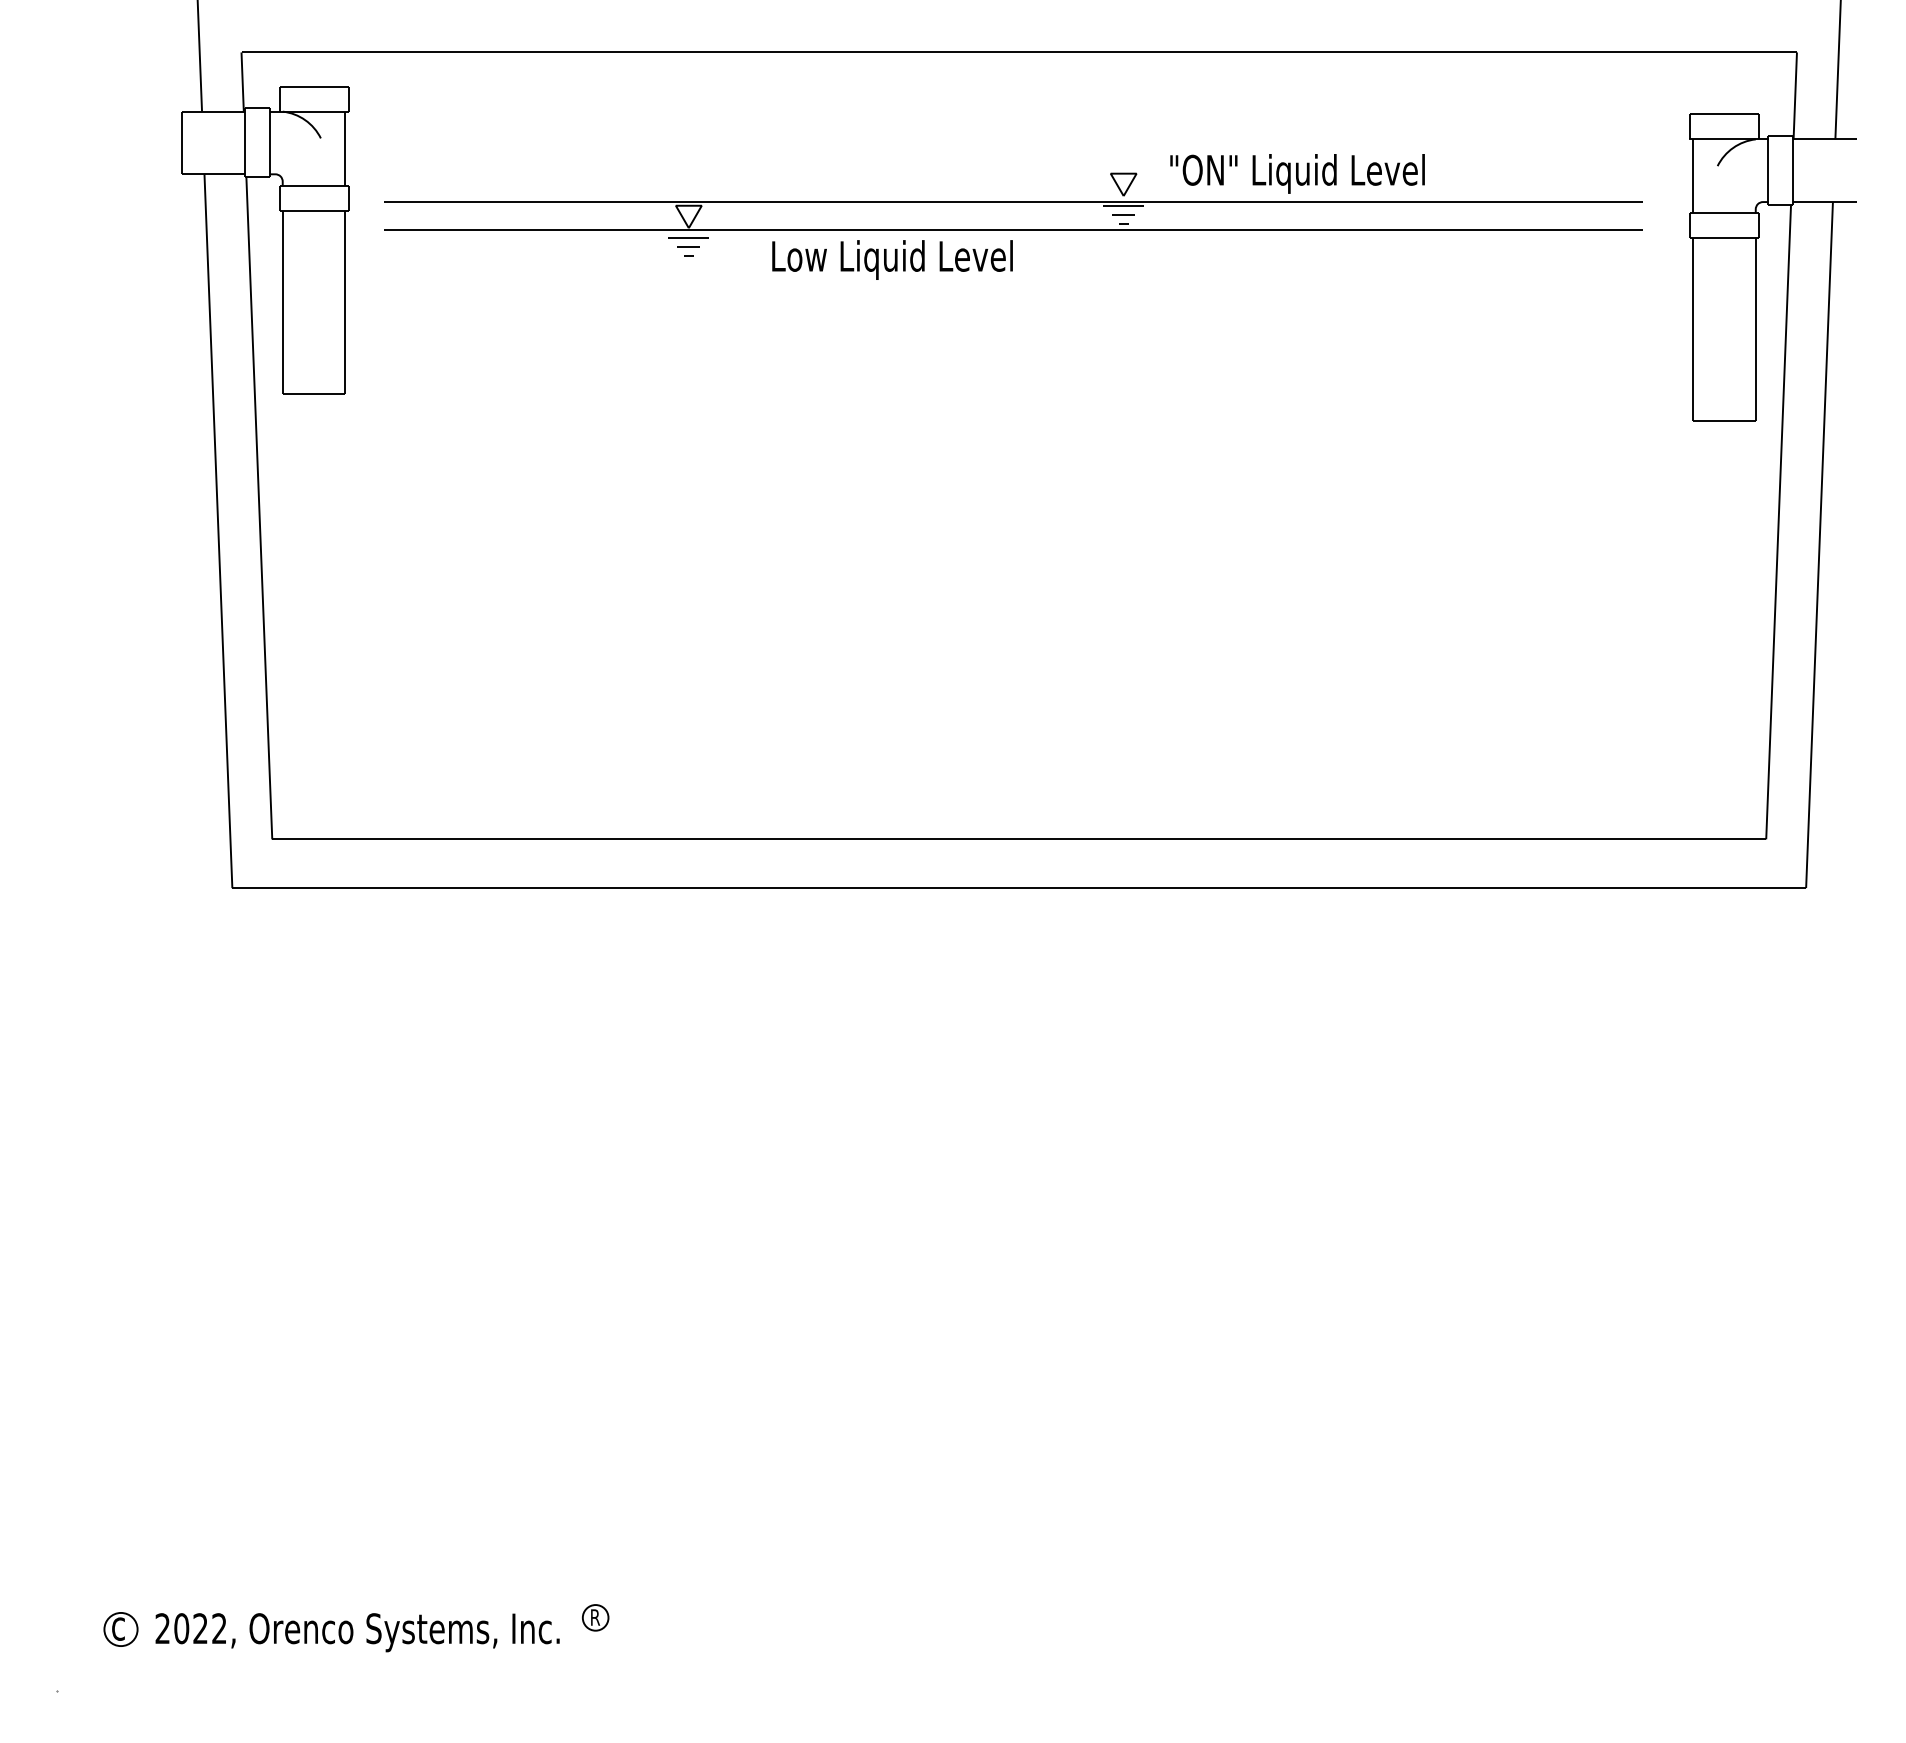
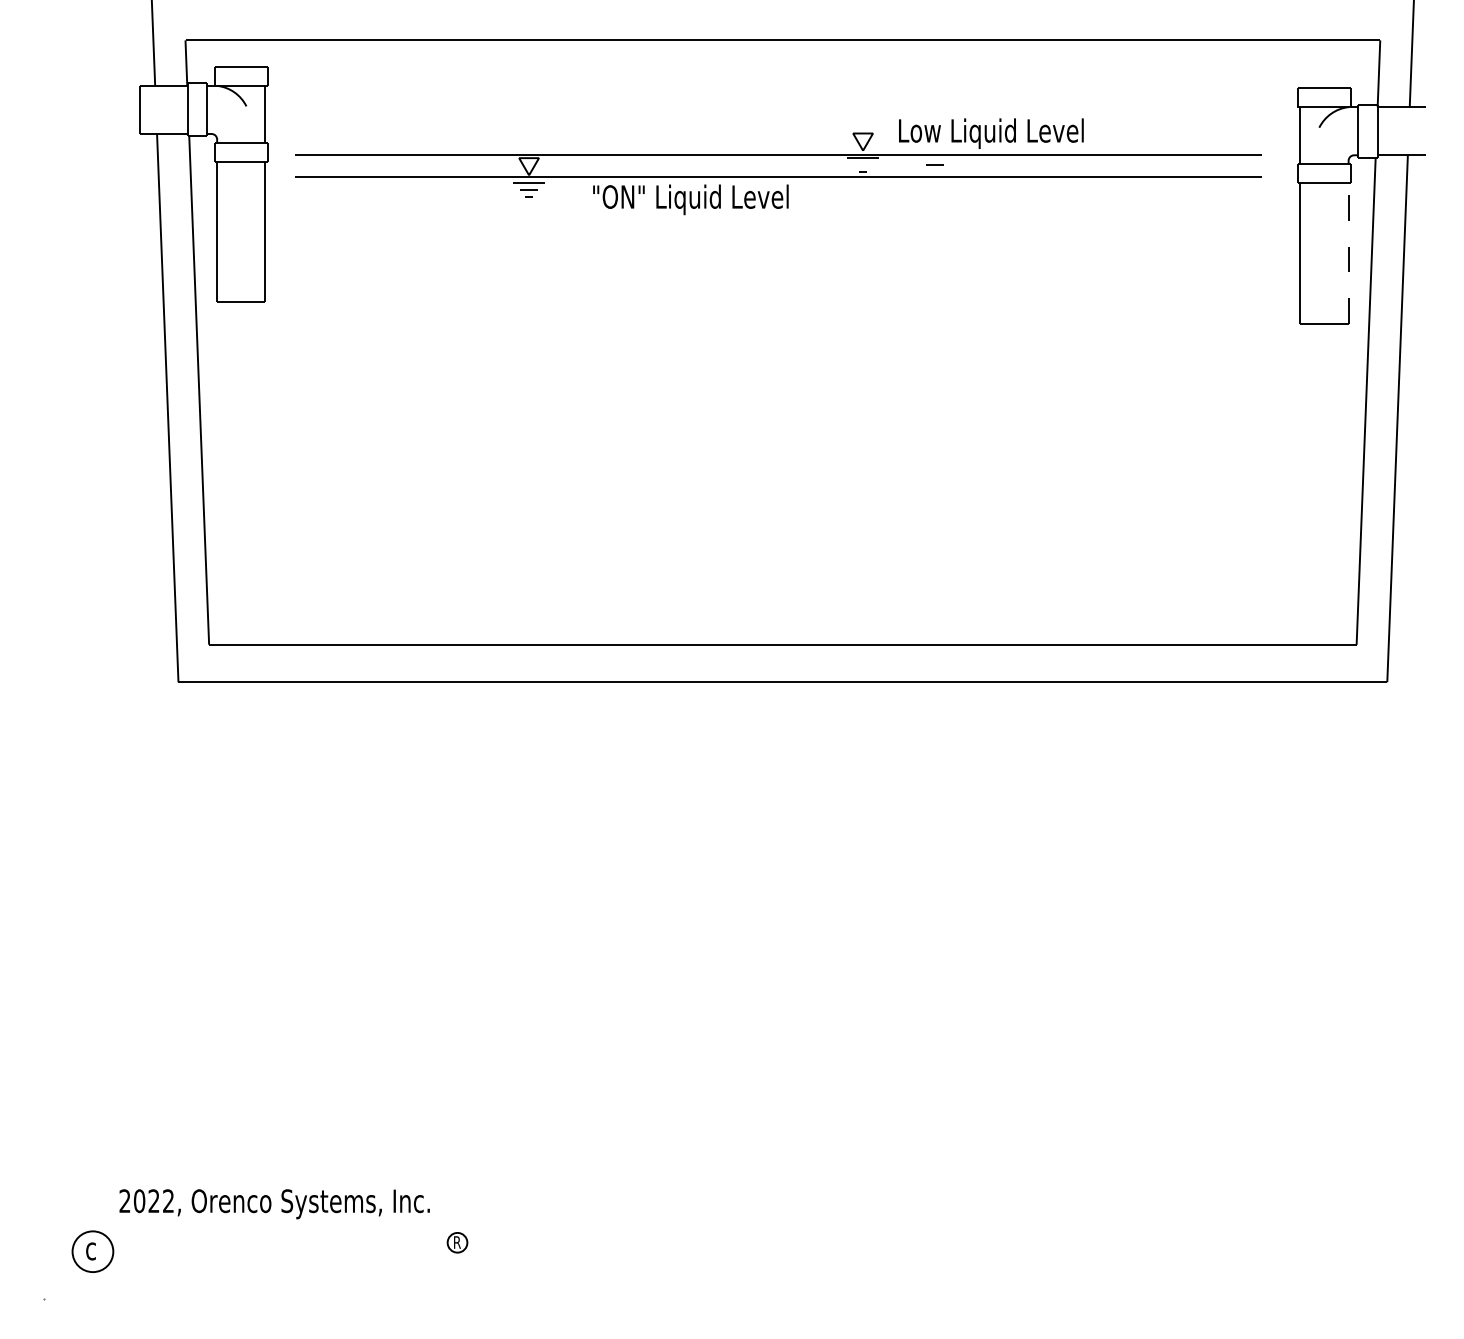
text: (1297, 173) -> (996, 133), "ON" Liquid Level -> Low Liquid Level
line: (1123, 214) -> (935, 164), moved
text: (899, 259) -> (690, 199), Low Liquid Level -> "ON" Liquid Level
line: (1755, 329) -> (1348, 253), solid -> dashed
circle: (120, 1629) -> (92, 1251), size x1.6
text: (357, 1632) -> (274, 1204), moved

